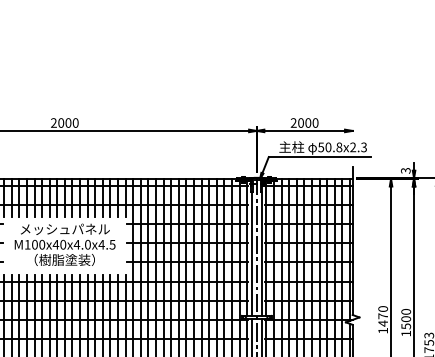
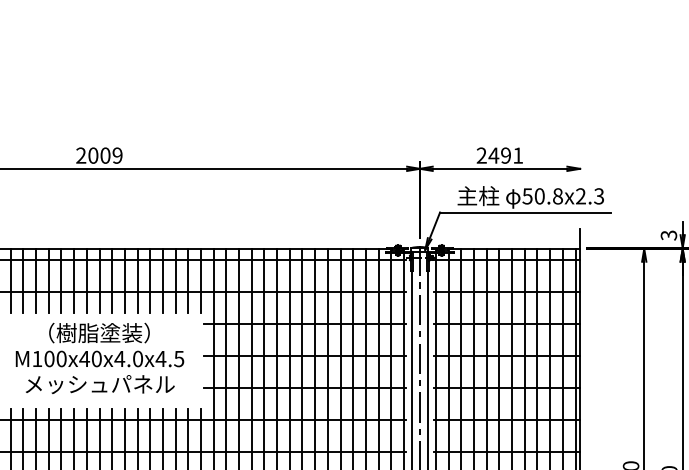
text: (75, 122) -> (117, 154), 2000 -> 2009
text: (307, 122) -> (504, 154), 2000 -> 2491
text: (64, 229) -> (98, 333), メッシュパネル -> （樹脂塗装）
text: (64, 259) -> (98, 383), （樹脂塗装） -> メッシュパネル

